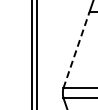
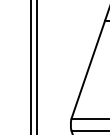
line: (76, 49) -> (88, 68), dashed -> solid

